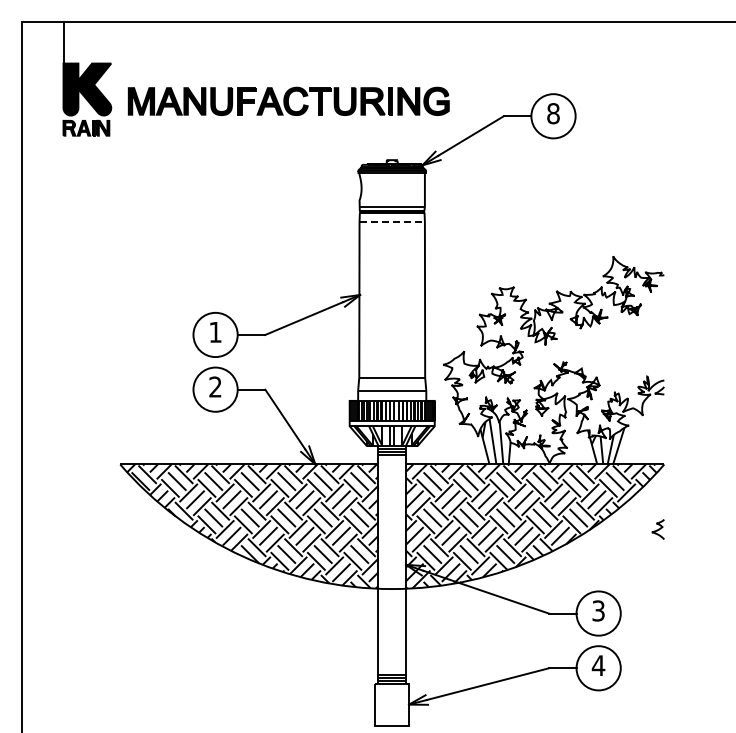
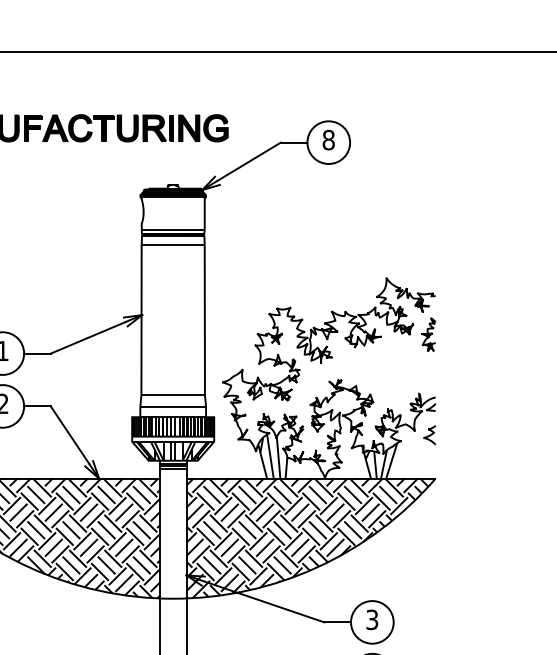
line: (392, 222) -> (173, 245), dashed -> solid
curve: (656, 315) -> (428, 334), added
curve: (657, 529) -> (429, 435), moved

